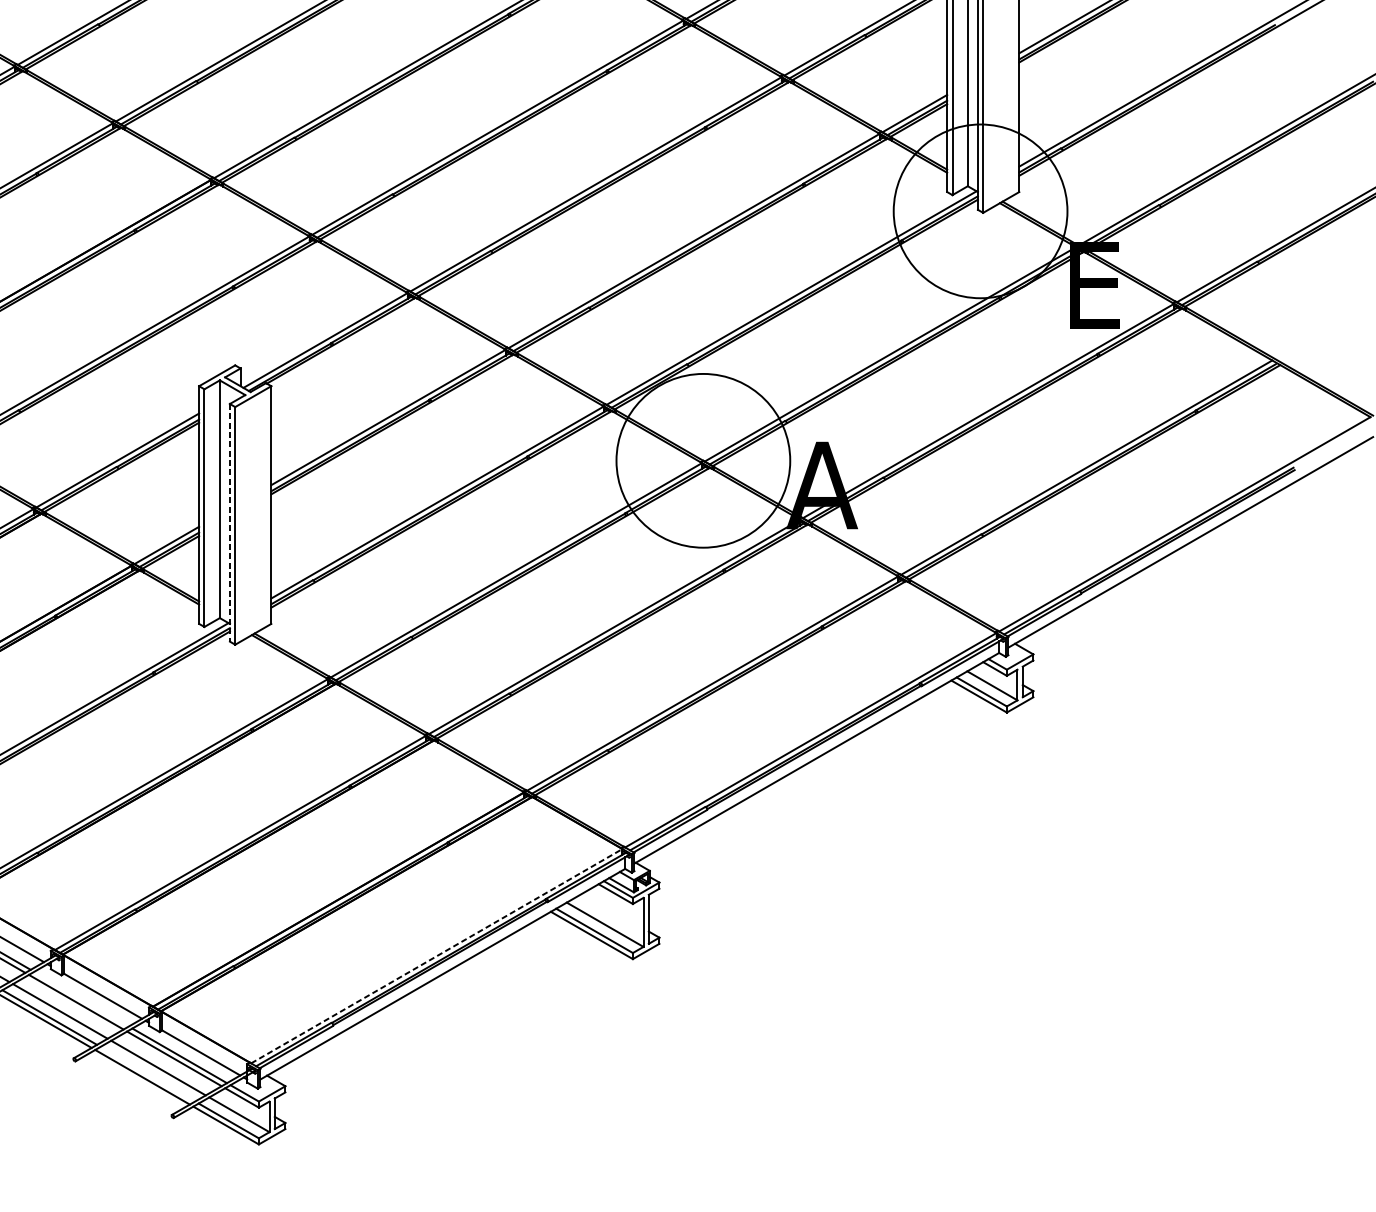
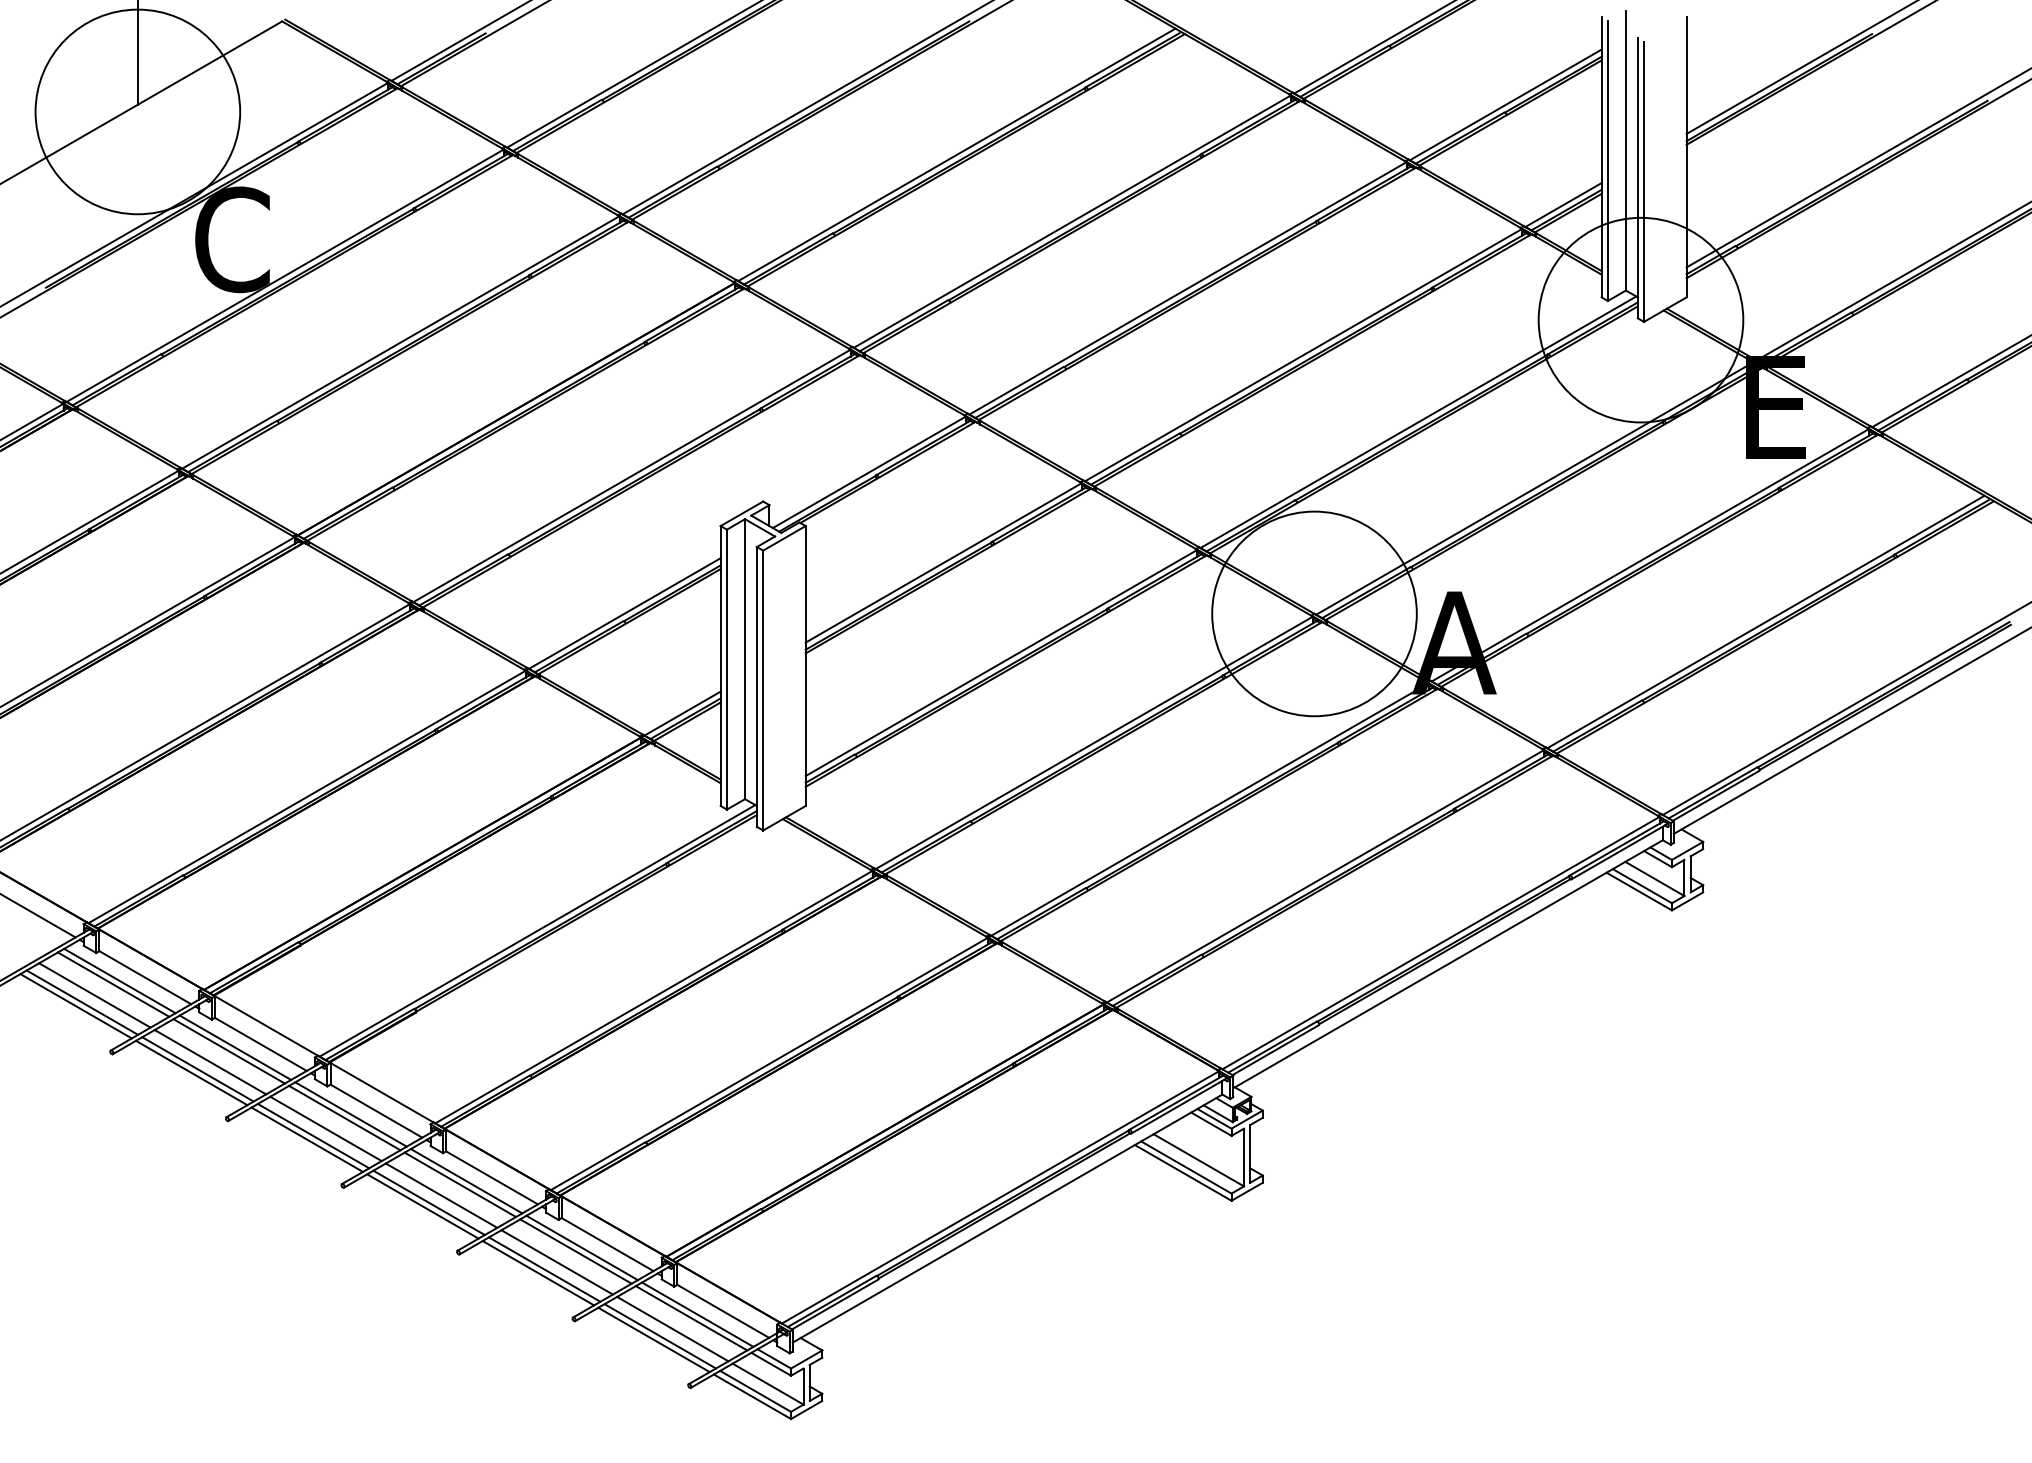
line: (229, 522) -> (756, 686), dashed -> solid
line: (437, 956) -> (1001, 1197), dashed -> solid
line: (80, 998) -> (581, 1247), added
line: (147, 1074) -> (659, 1336), added

